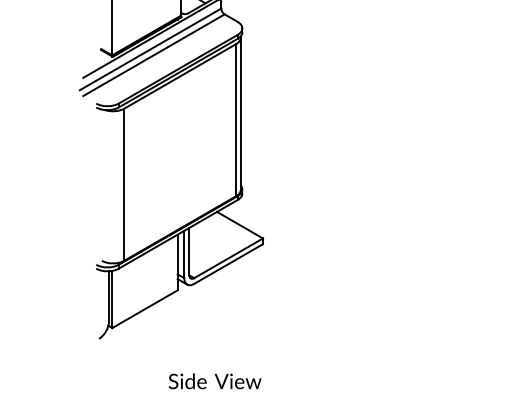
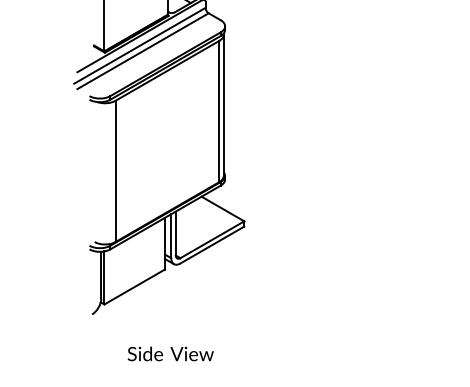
text: (214, 380) -> (170, 353), moved

